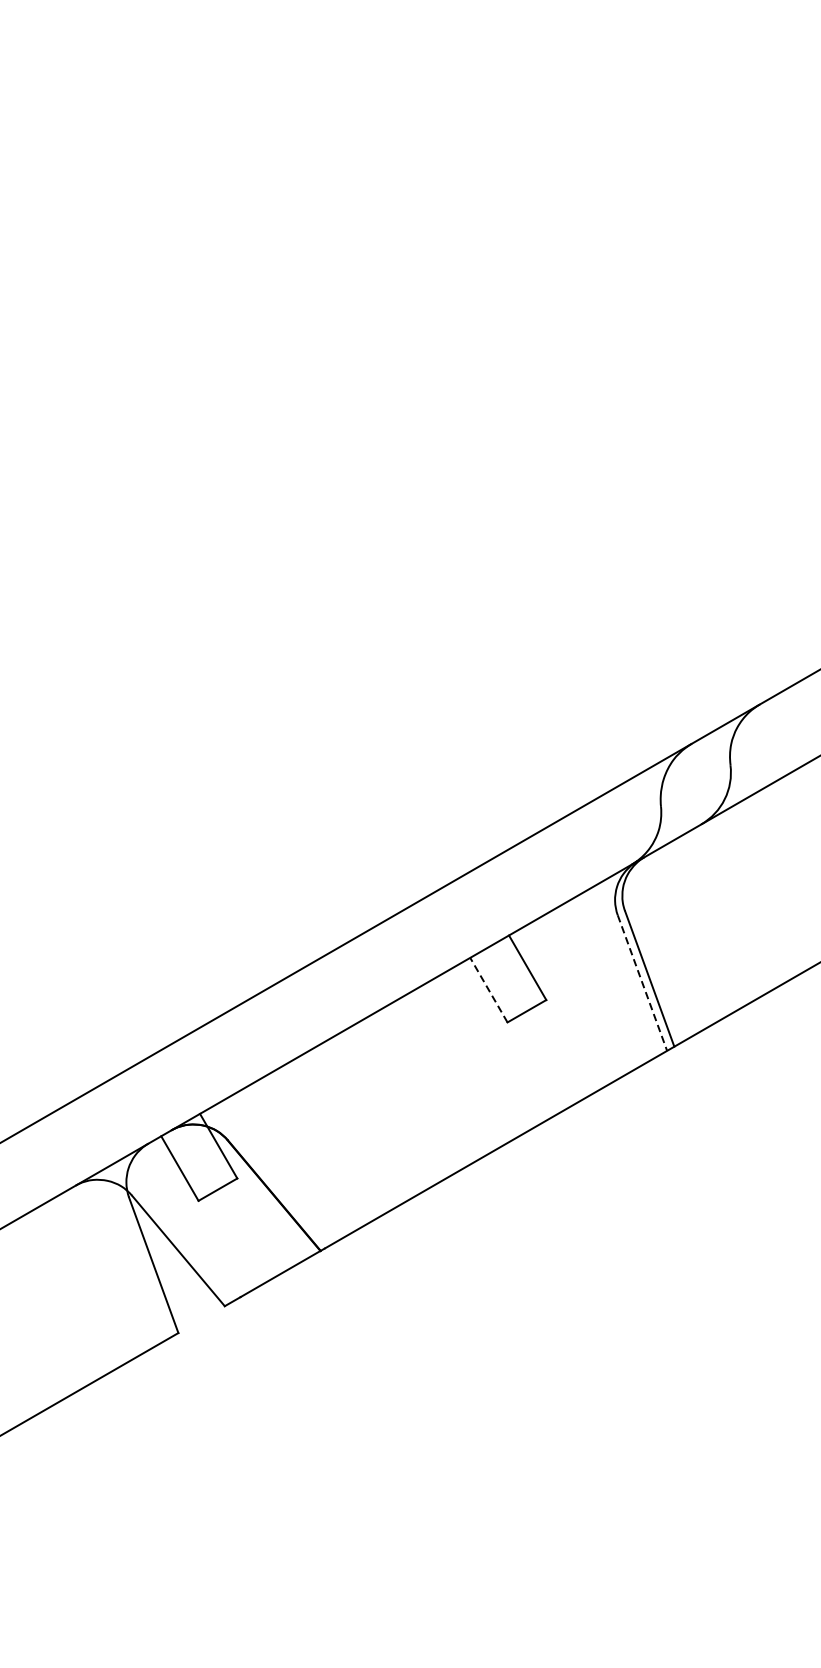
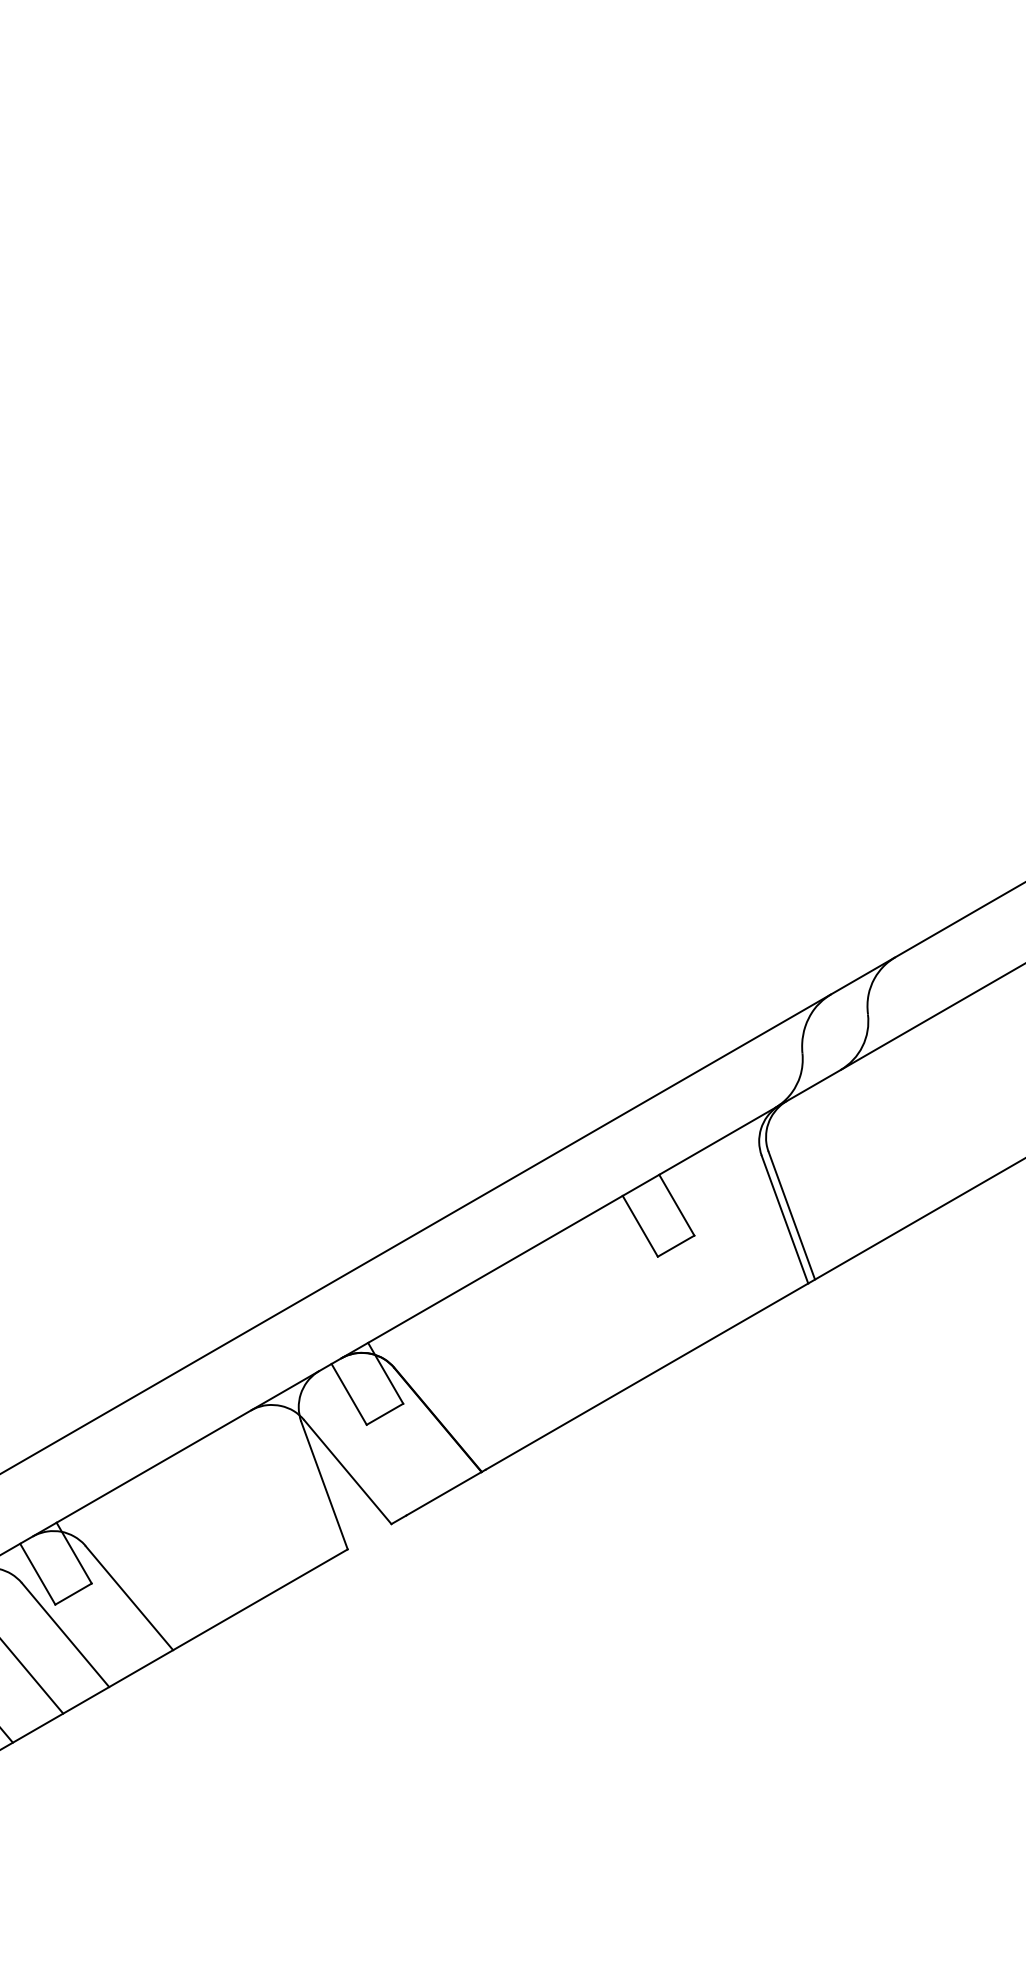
line: (642, 982) -> (785, 1219), dashed -> solid
line: (489, 989) -> (640, 1225), dashed -> solid

